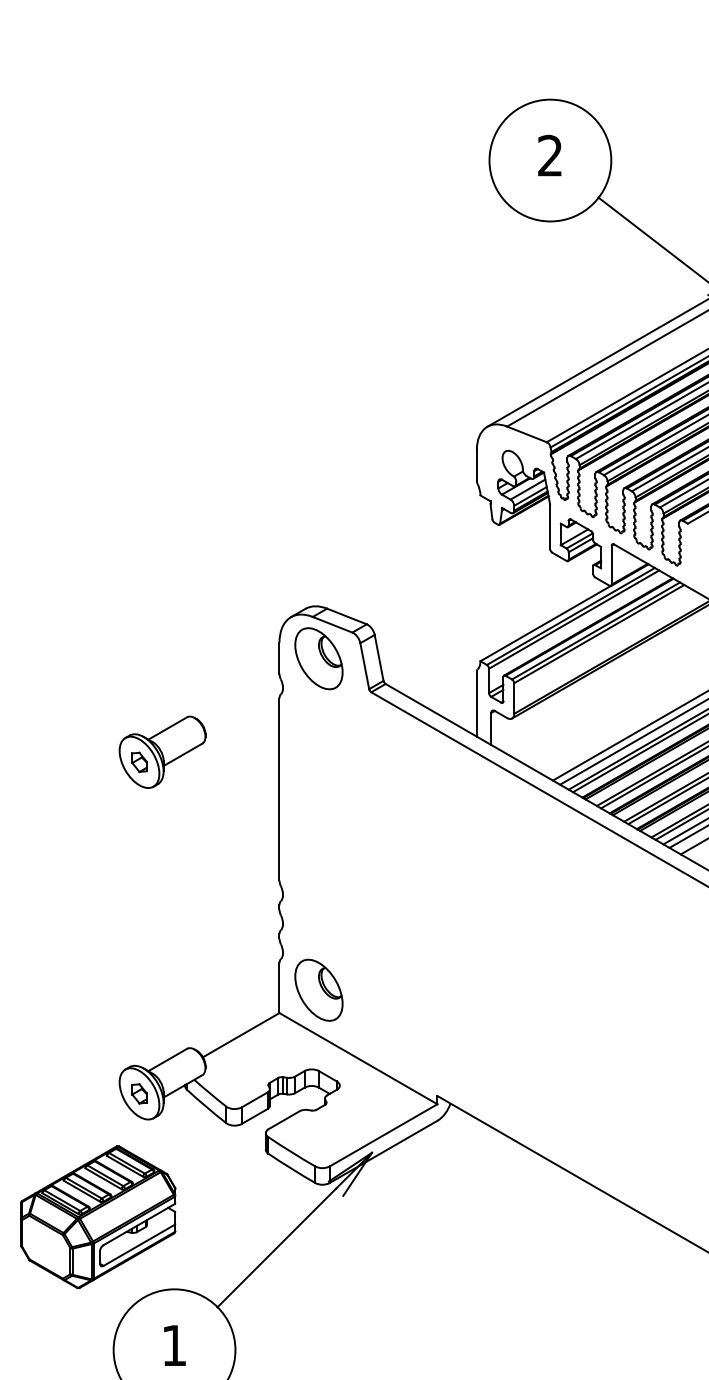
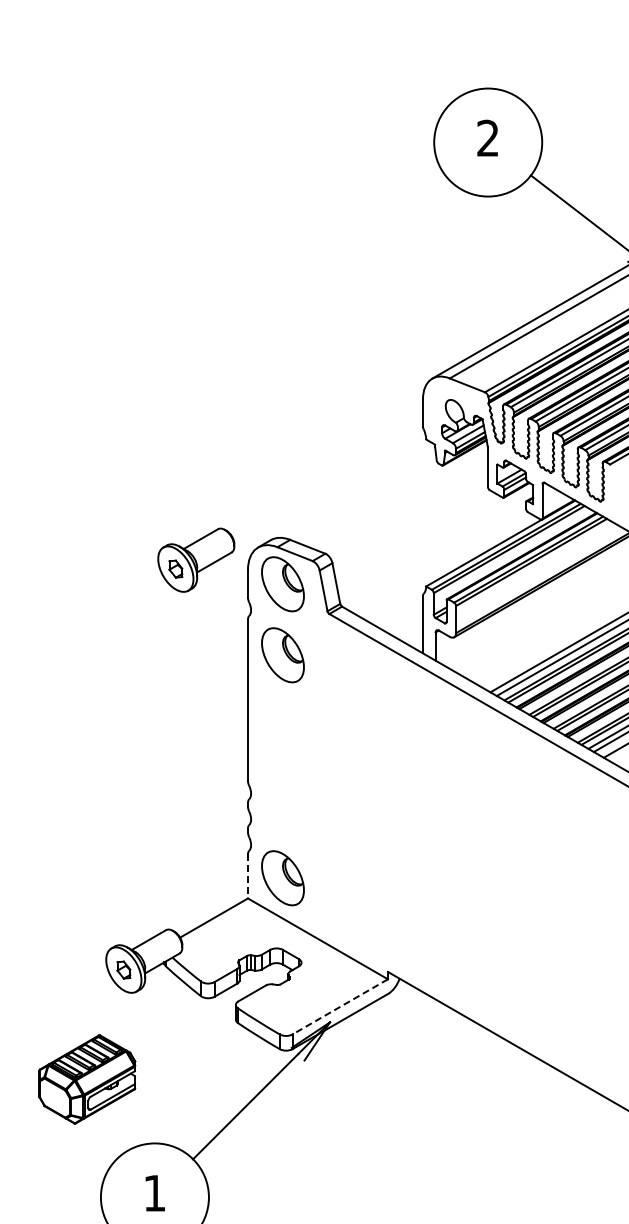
part: (318, 739) -> (282, 655), added
part: (162, 751) -> (196, 559), moved
line: (278, 988) -> (247, 876), solid -> dashed
line: (382, 1136) -> (339, 1007), solid -> dashed
part: (98, 1217) -> (87, 1079), size x0.7

